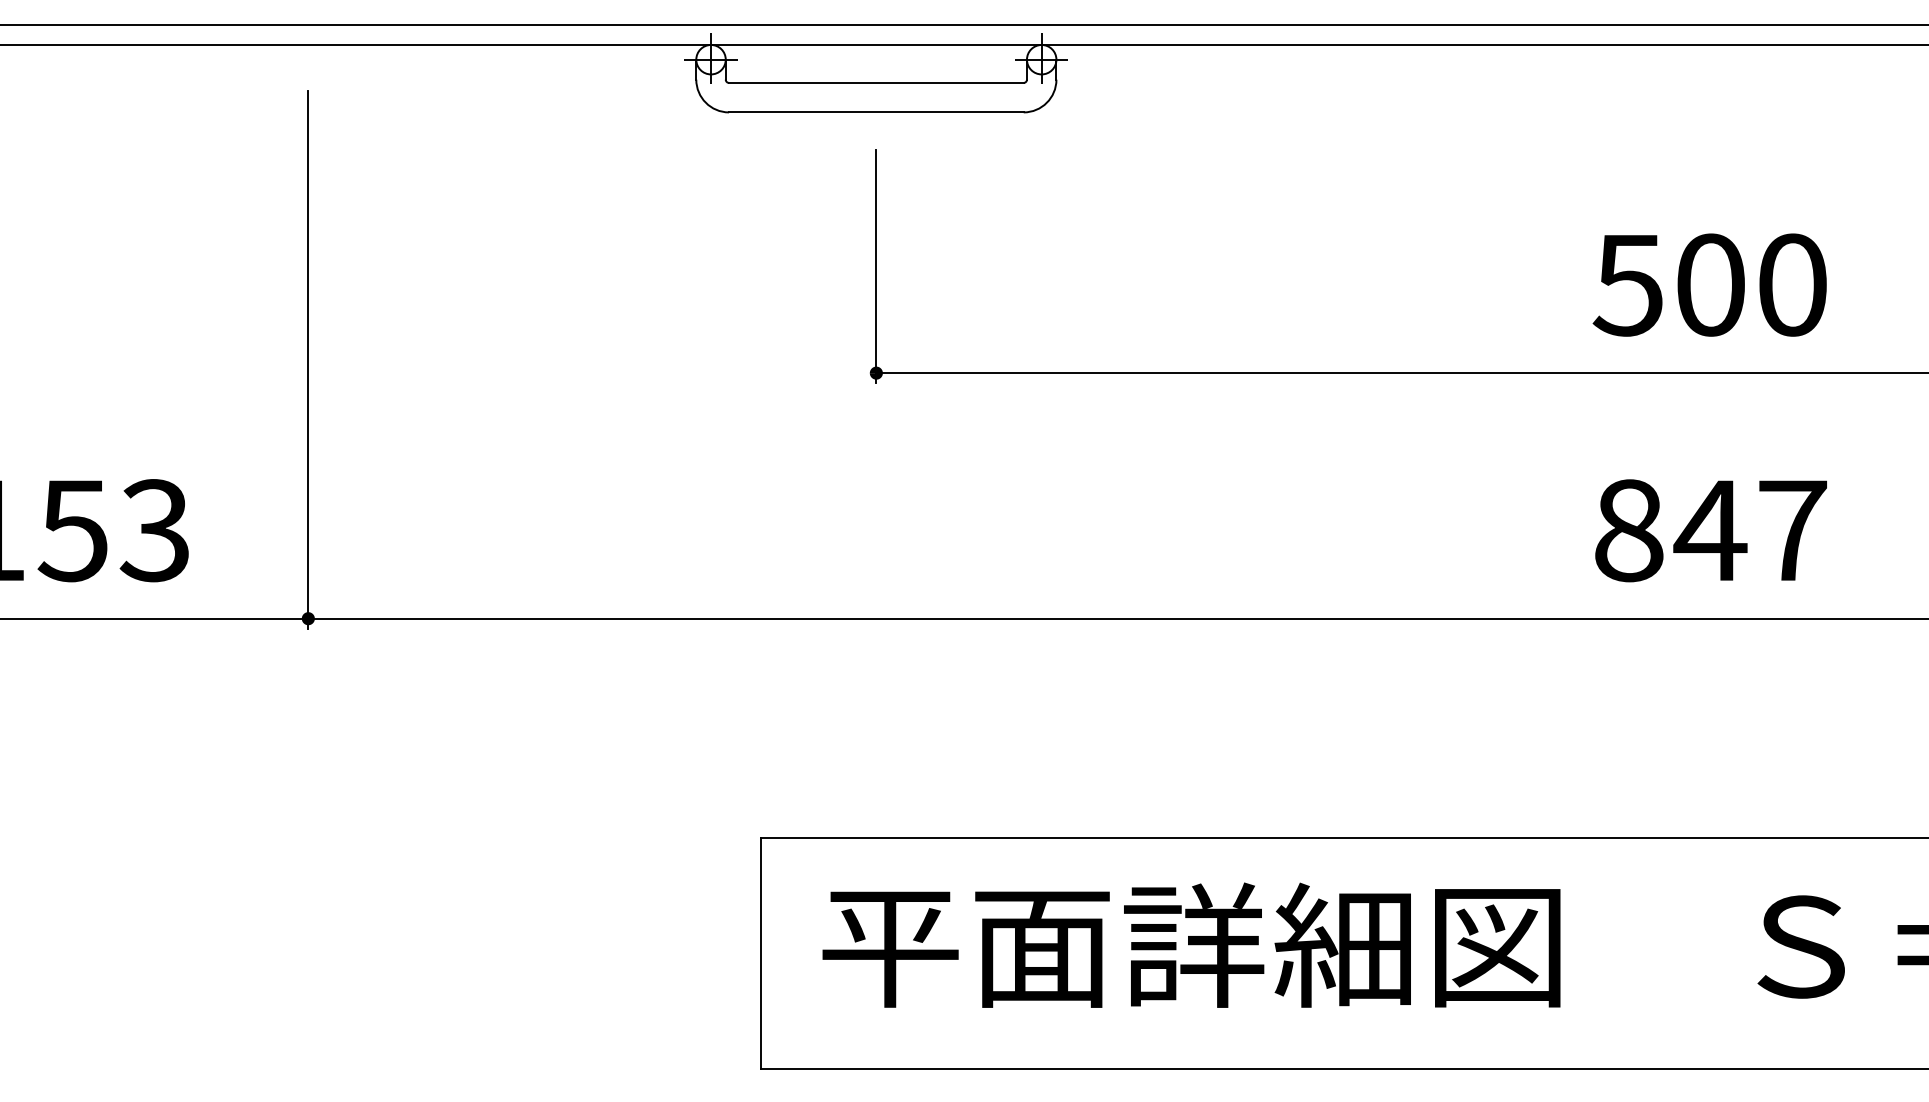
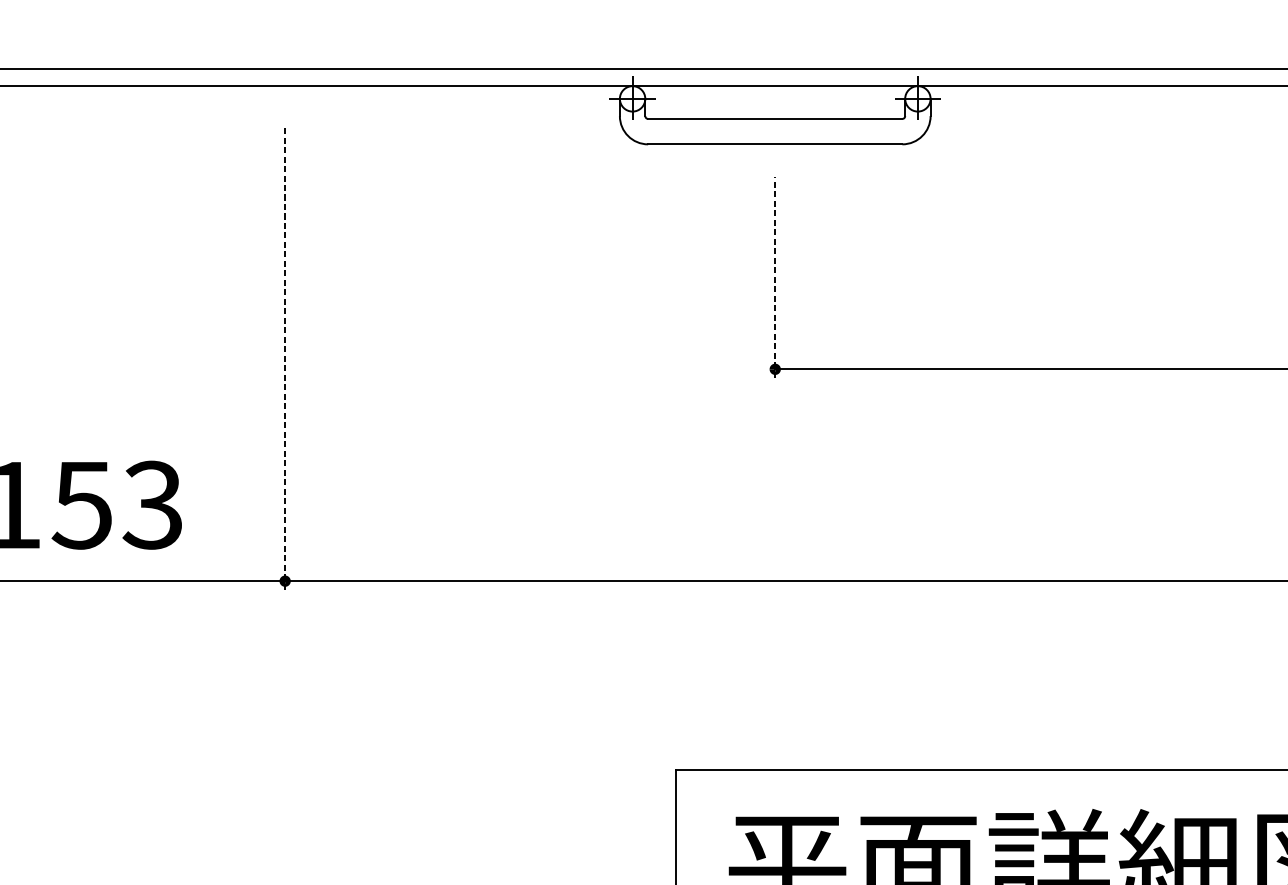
line: (876, 266) -> (775, 277), solid -> dashed
line: (308, 359) -> (285, 357), solid -> dashed

